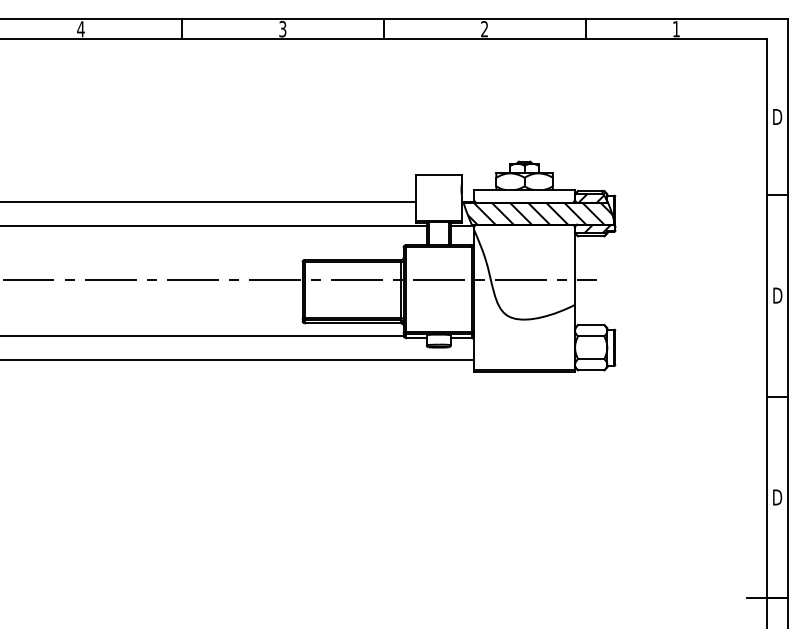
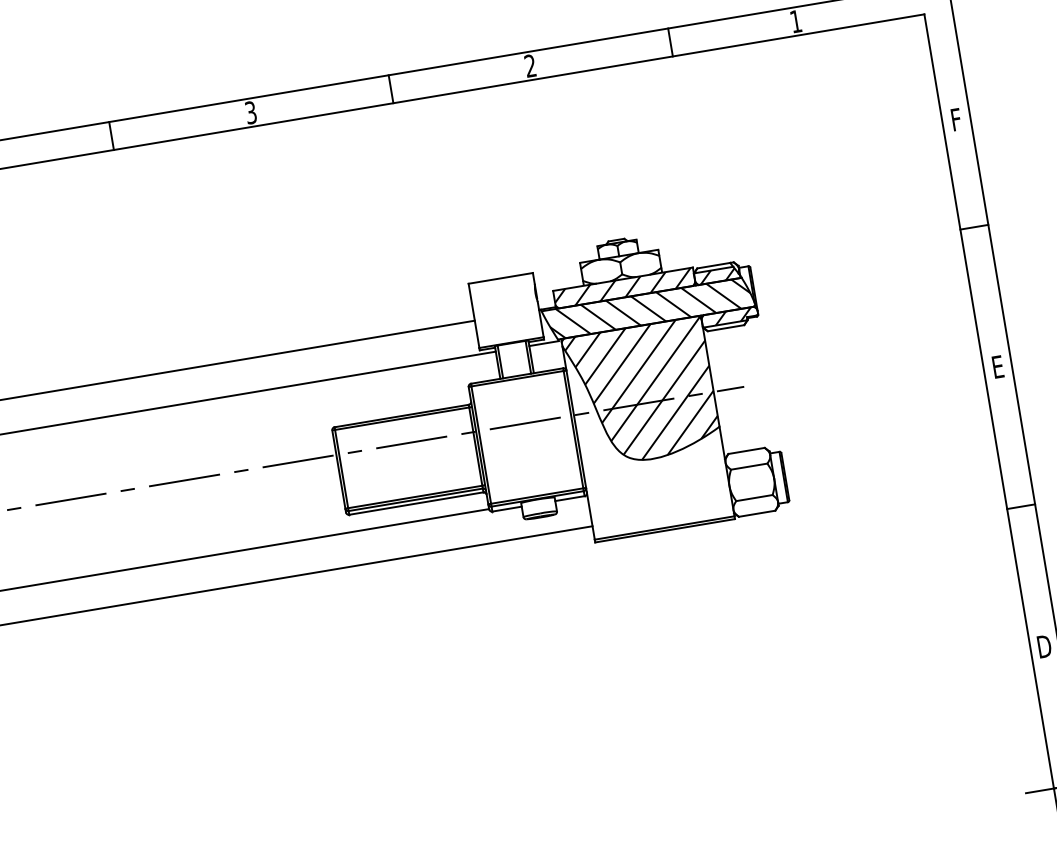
text: (777, 116) -> (956, 119), D -> F
hatch: (523, 195) -> (622, 287), added
hatch: (525, 271) -> (643, 392), added
text: (777, 295) -> (997, 366), D -> E

